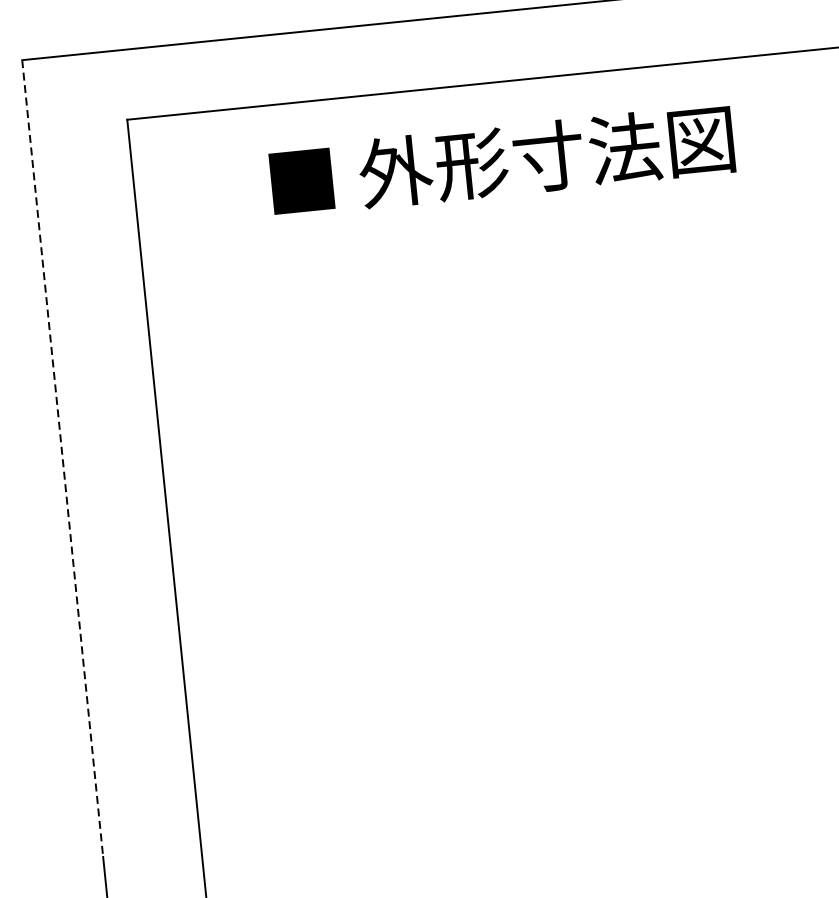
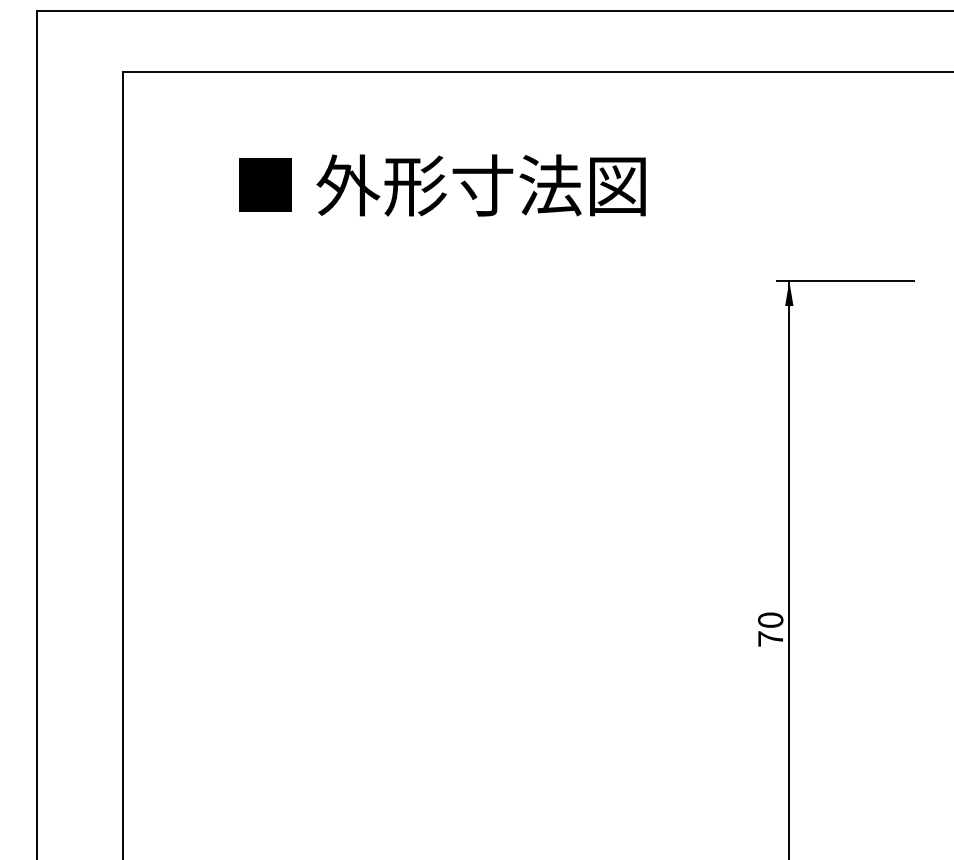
text: (502, 160) -> (442, 185), moved
line: (63, 458) -> (37, 362), dashed -> solid

